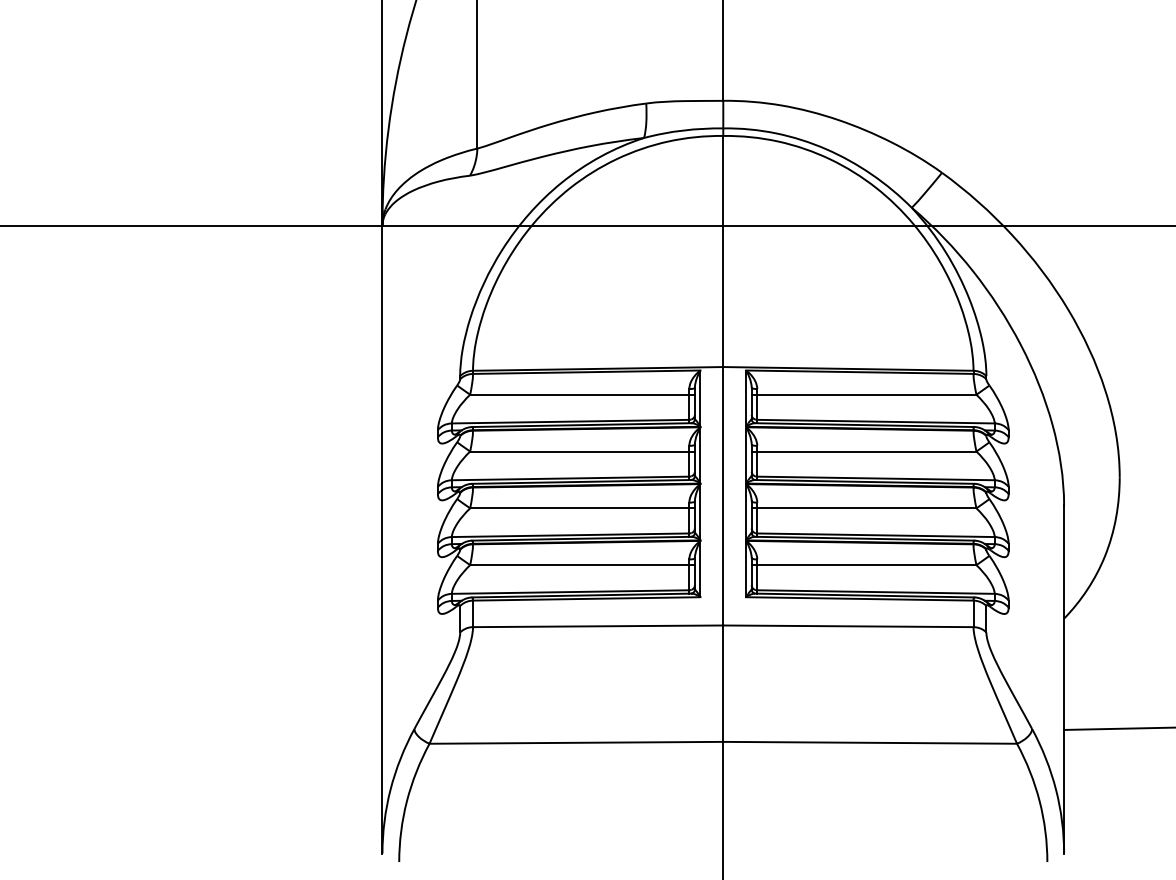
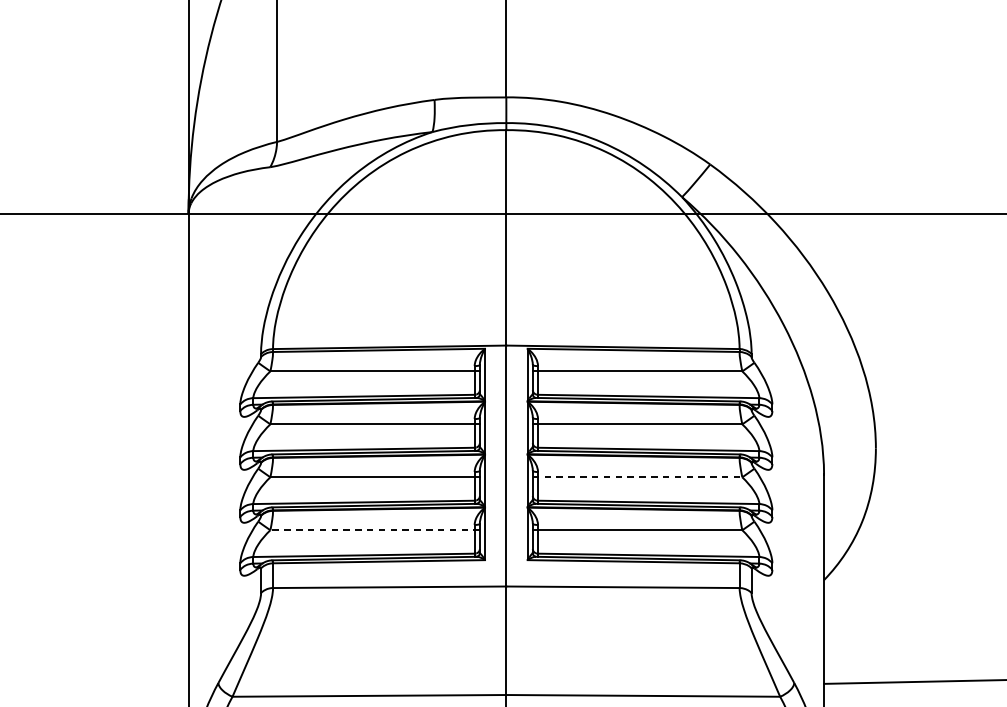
line: (864, 508) -> (637, 477), solid -> dashed
line: (582, 565) -> (375, 530), solid -> dashed

